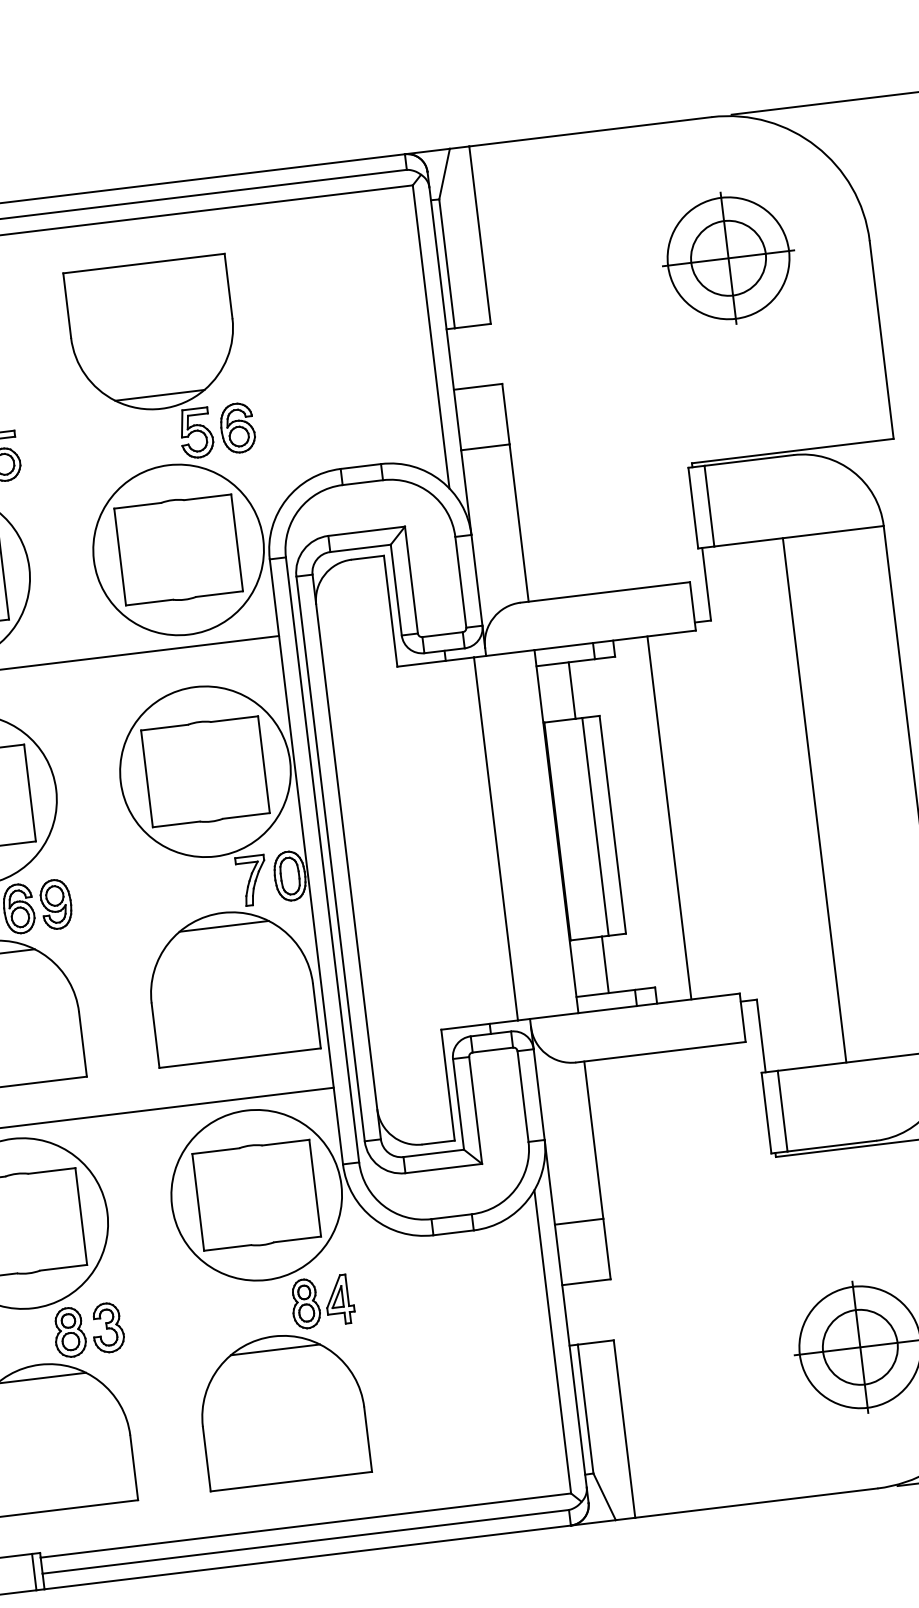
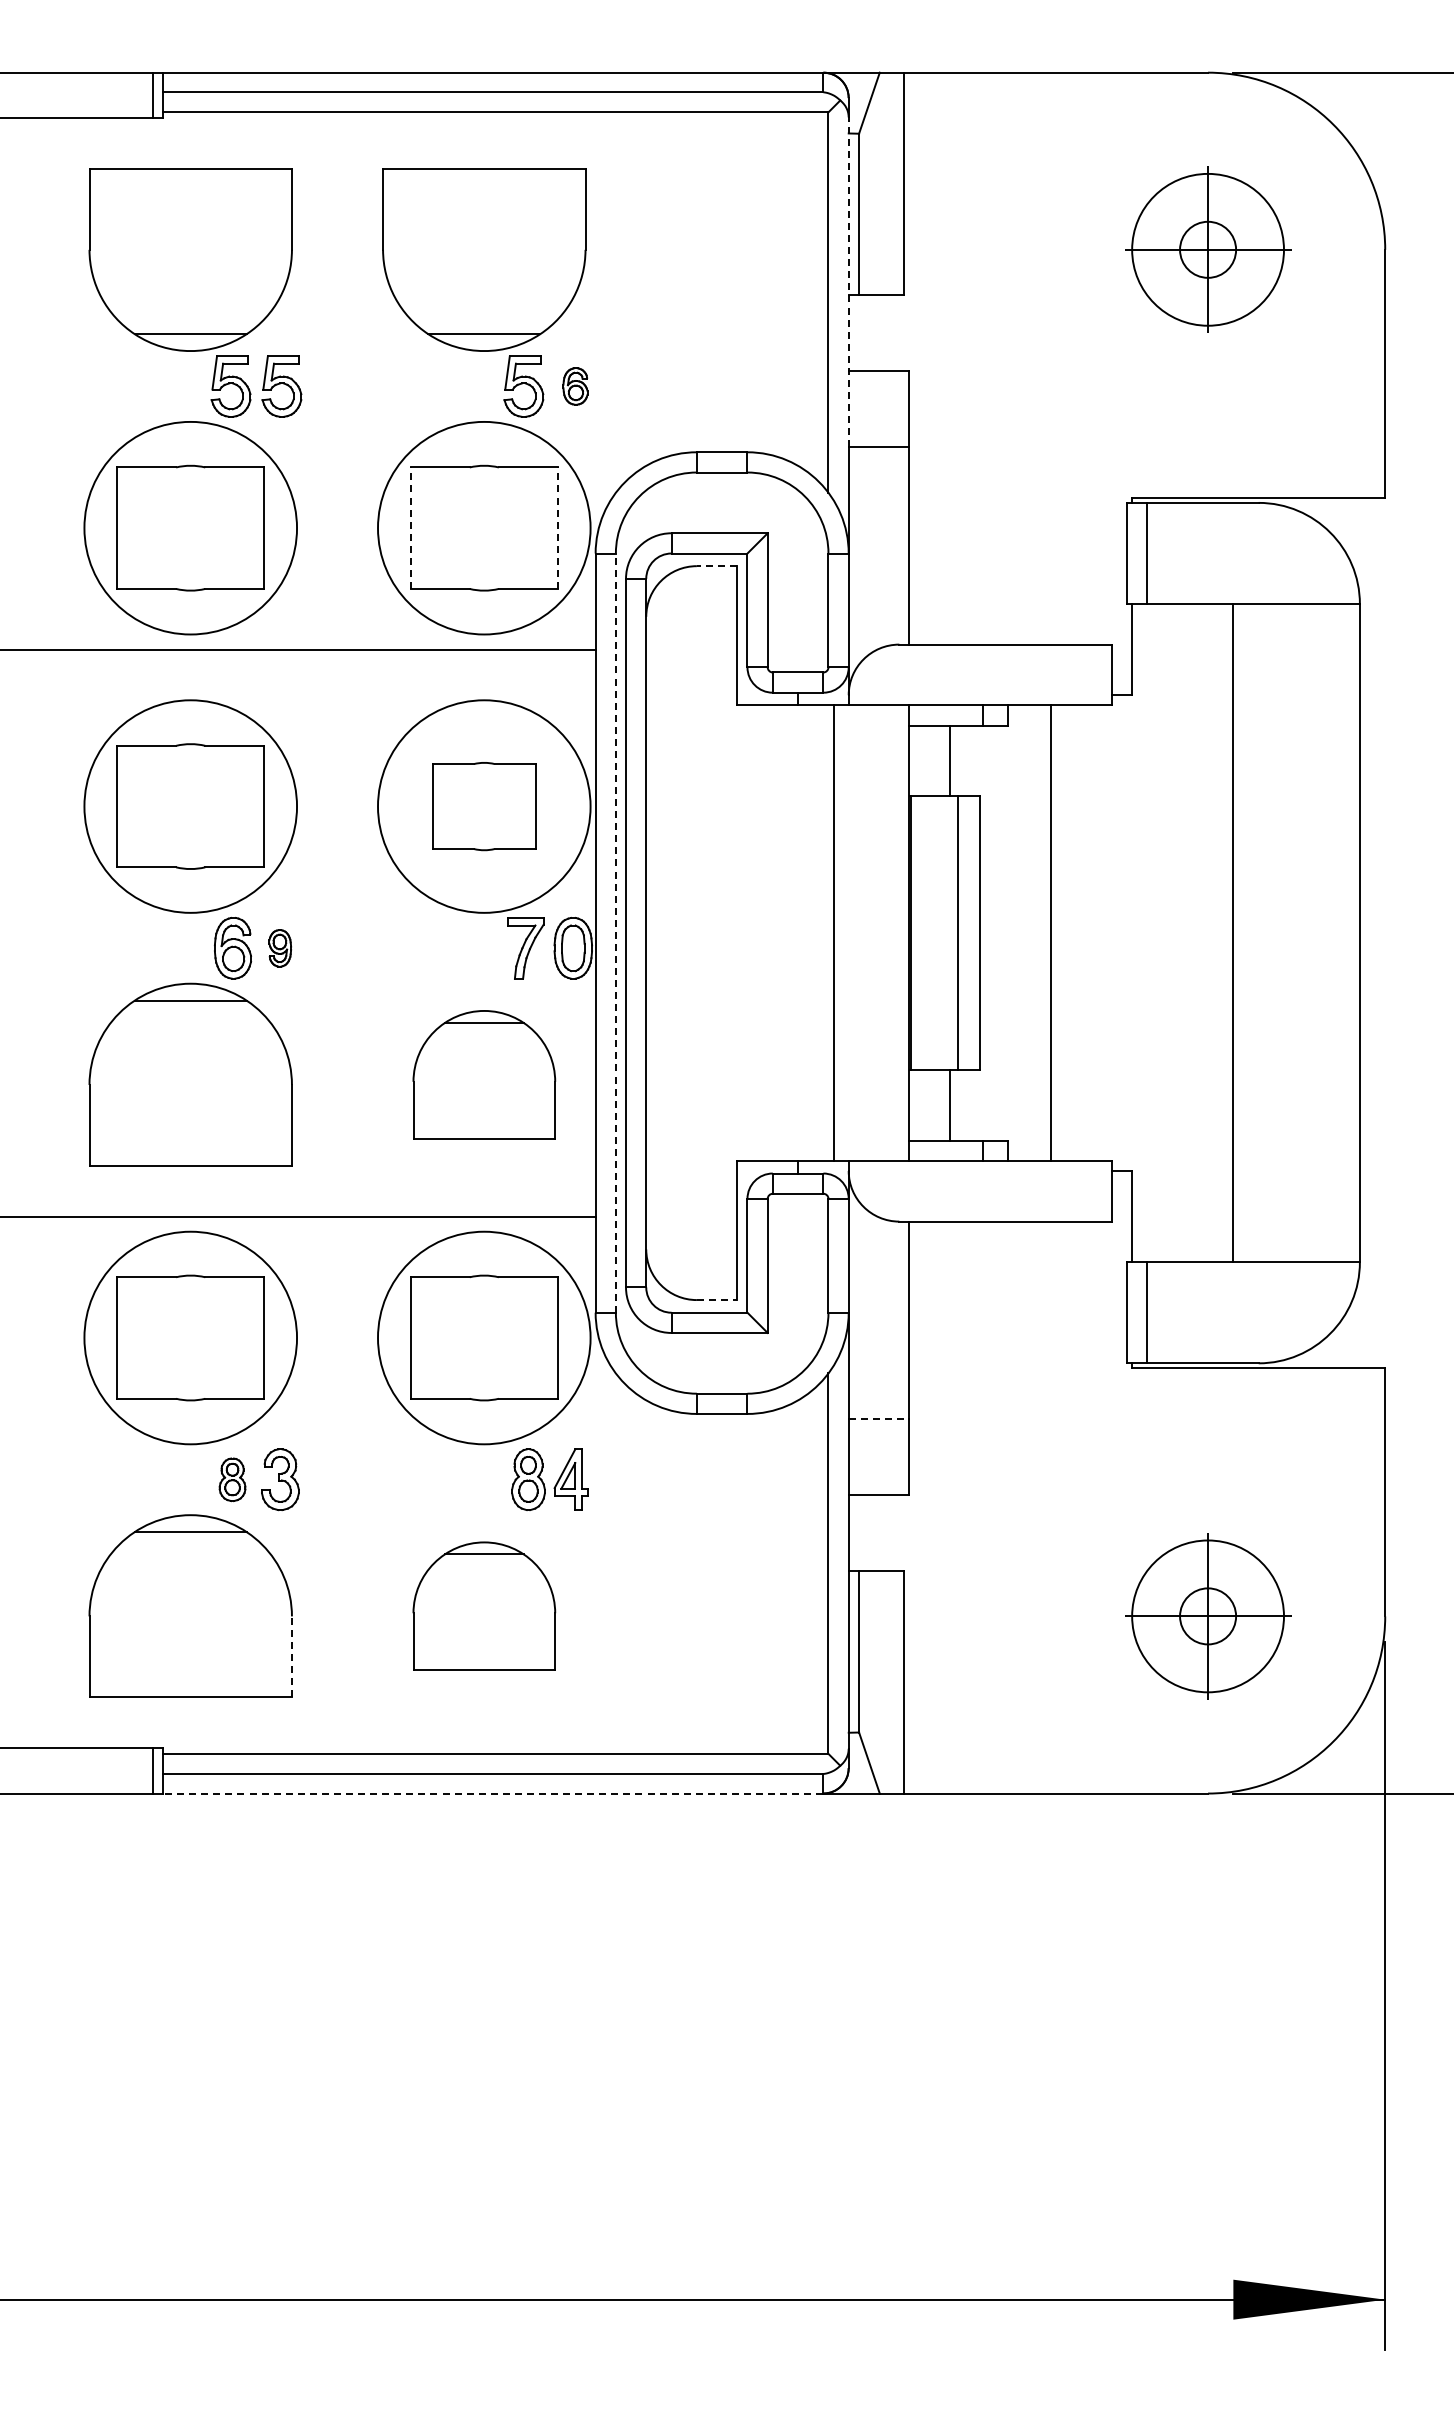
circle: (728, 258) -> (1207, 249), size x0.6
line: (445, 319) -> (848, 282), solid -> dashed
part: (237, 428) -> (575, 386), size x0.6
line: (237, 543) -> (557, 528), solid -> dashed
line: (119, 557) -> (410, 528), solid -> dashed
line: (367, 558) -> (716, 566), solid -> dashed
part: (205, 771) -> (484, 806), size x0.7
line: (322, 860) -> (615, 933), solid -> dashed
part: (56, 904) -> (280, 948), size x0.6
part: (231, 985) -> (484, 1074), size x0.7
line: (438, 1142) -> (717, 1300), solid -> dashed
line: (579, 1222) -> (879, 1419), solid -> dashed
part: (69, 1332) -> (232, 1479), size x0.7
circle: (859, 1347) -> (1207, 1616), size x0.6
part: (282, 1408) -> (484, 1605), size x0.7
line: (133, 1467) -> (291, 1656), solid -> dashed
line: (307, 1557) -> (492, 1793), solid -> dashed

